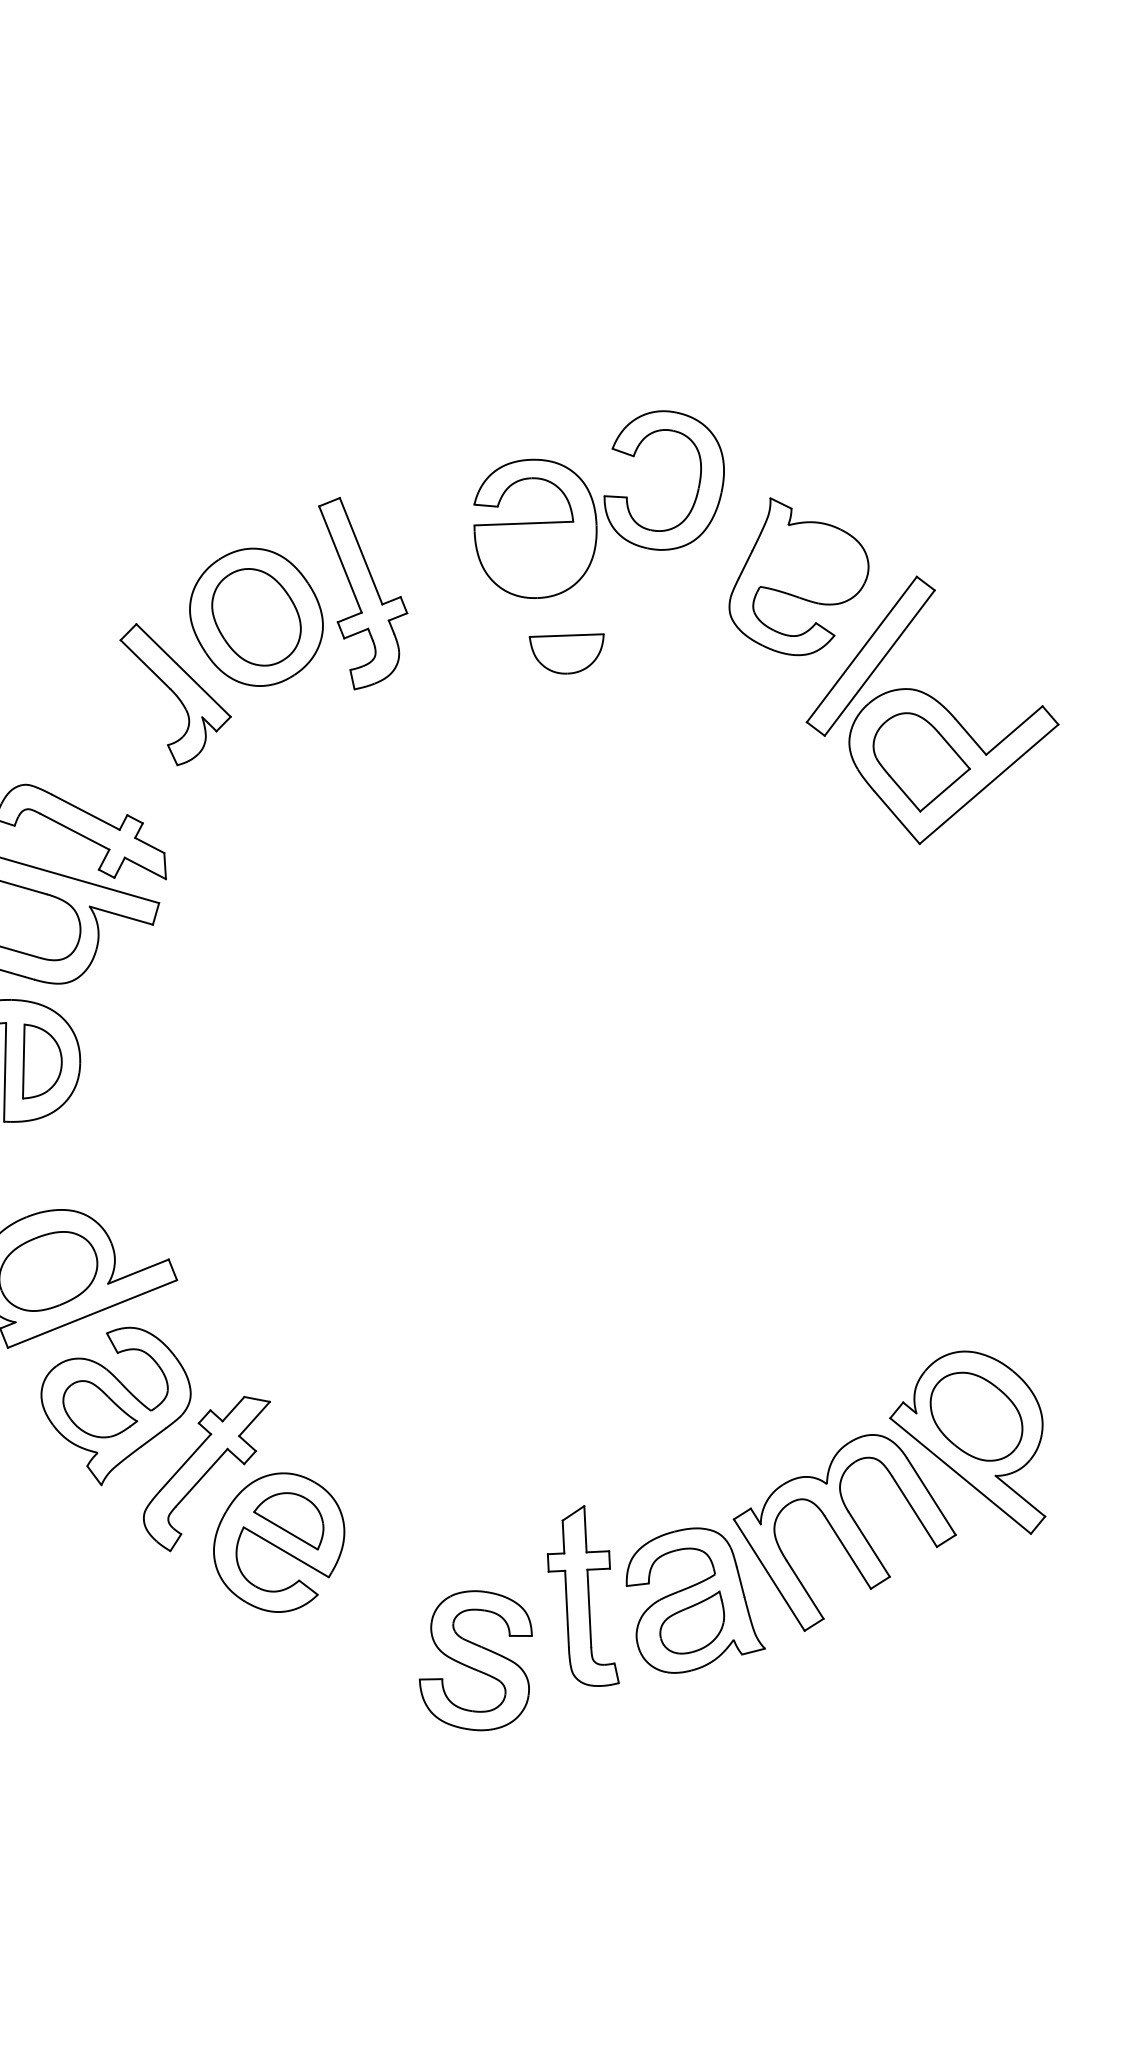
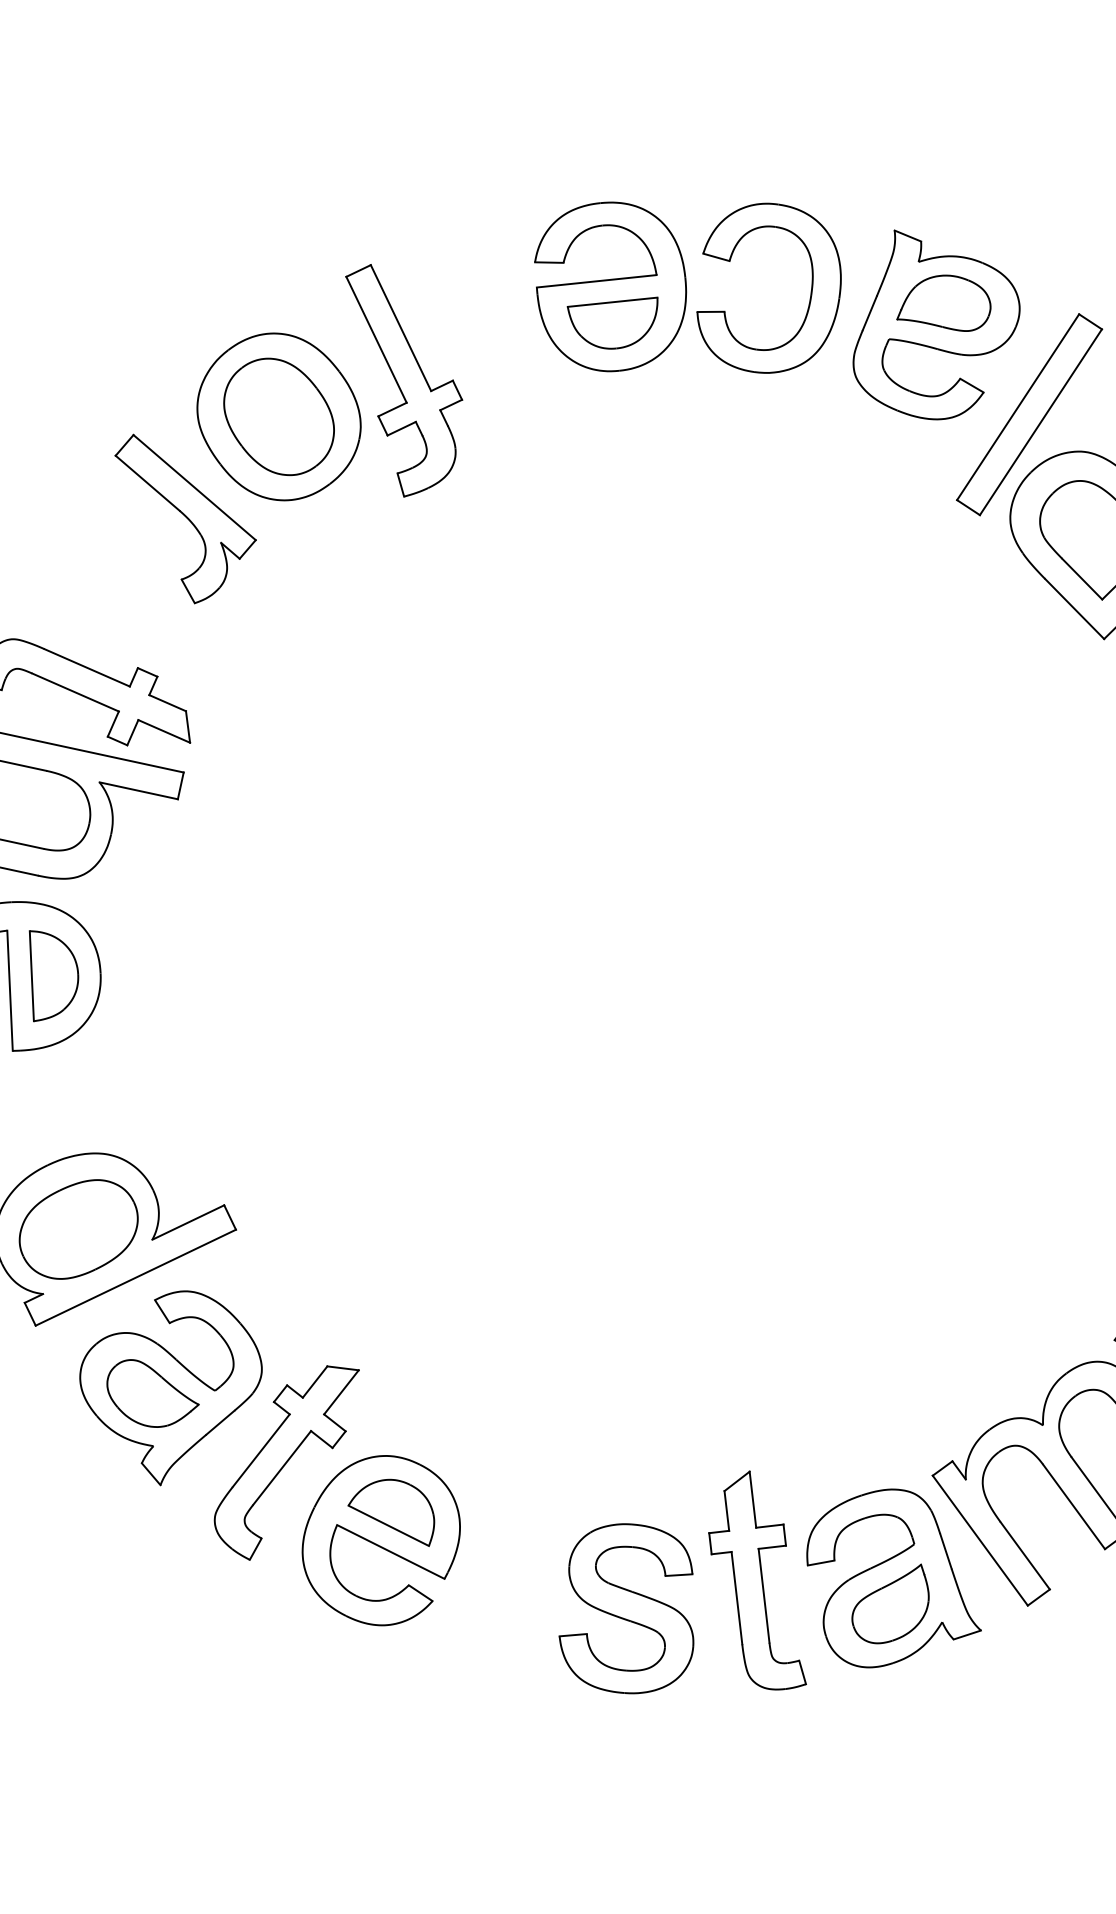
part: (697, 488) -> (809, 295), moved
part: (805, 560) -> (942, 303), added
part: (566, 653) -> (613, 324), moved
part: (475, 1660) -> (625, 1608), moved

